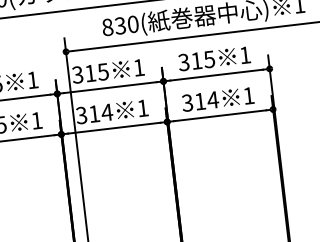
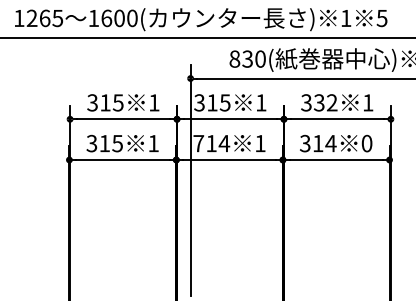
text: (202, 59) -> (325, 102), 315 -> 332
text: (248, 95) -> (366, 143), 1 -> 0
text: (81, 115) -> (198, 143), 314 -> 714

